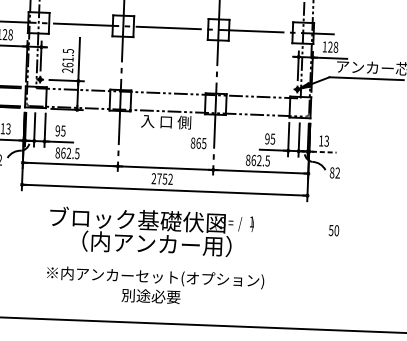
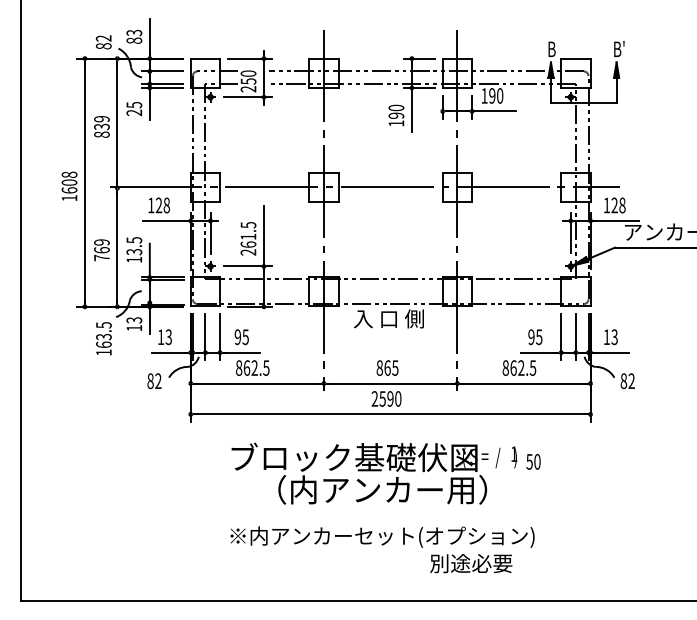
text: (198, 142) -> (387, 367), moved
line: (324, 152) -> (612, 352), dashed -> solid
text: (165, 178) -> (390, 398), 2752 -> 2590
text: (333, 230) -> (533, 461), moved
text: (151, 296) -> (471, 563), moved

